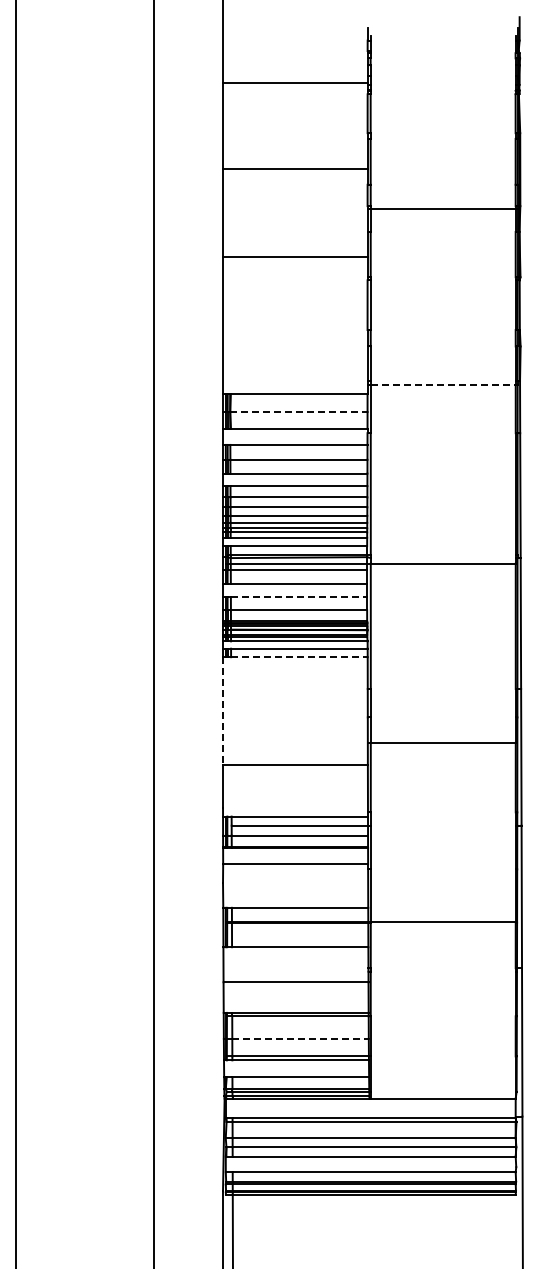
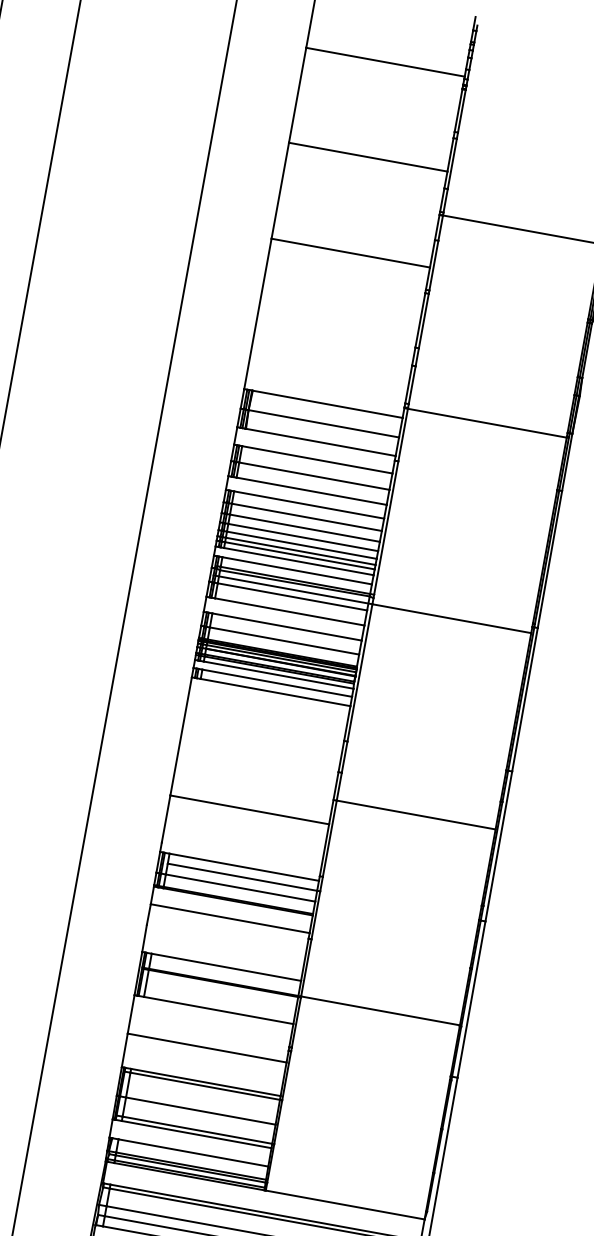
line: (443, 385) -> (487, 423), dashed -> solid
line: (298, 412) -> (323, 424), dashed -> solid
line: (299, 597) -> (287, 627), dashed -> solid
line: (299, 657) -> (275, 692), dashed -> solid
line: (223, 711) -> (181, 736), dashed -> solid
line: (301, 1038) -> (201, 1110), dashed -> solid

